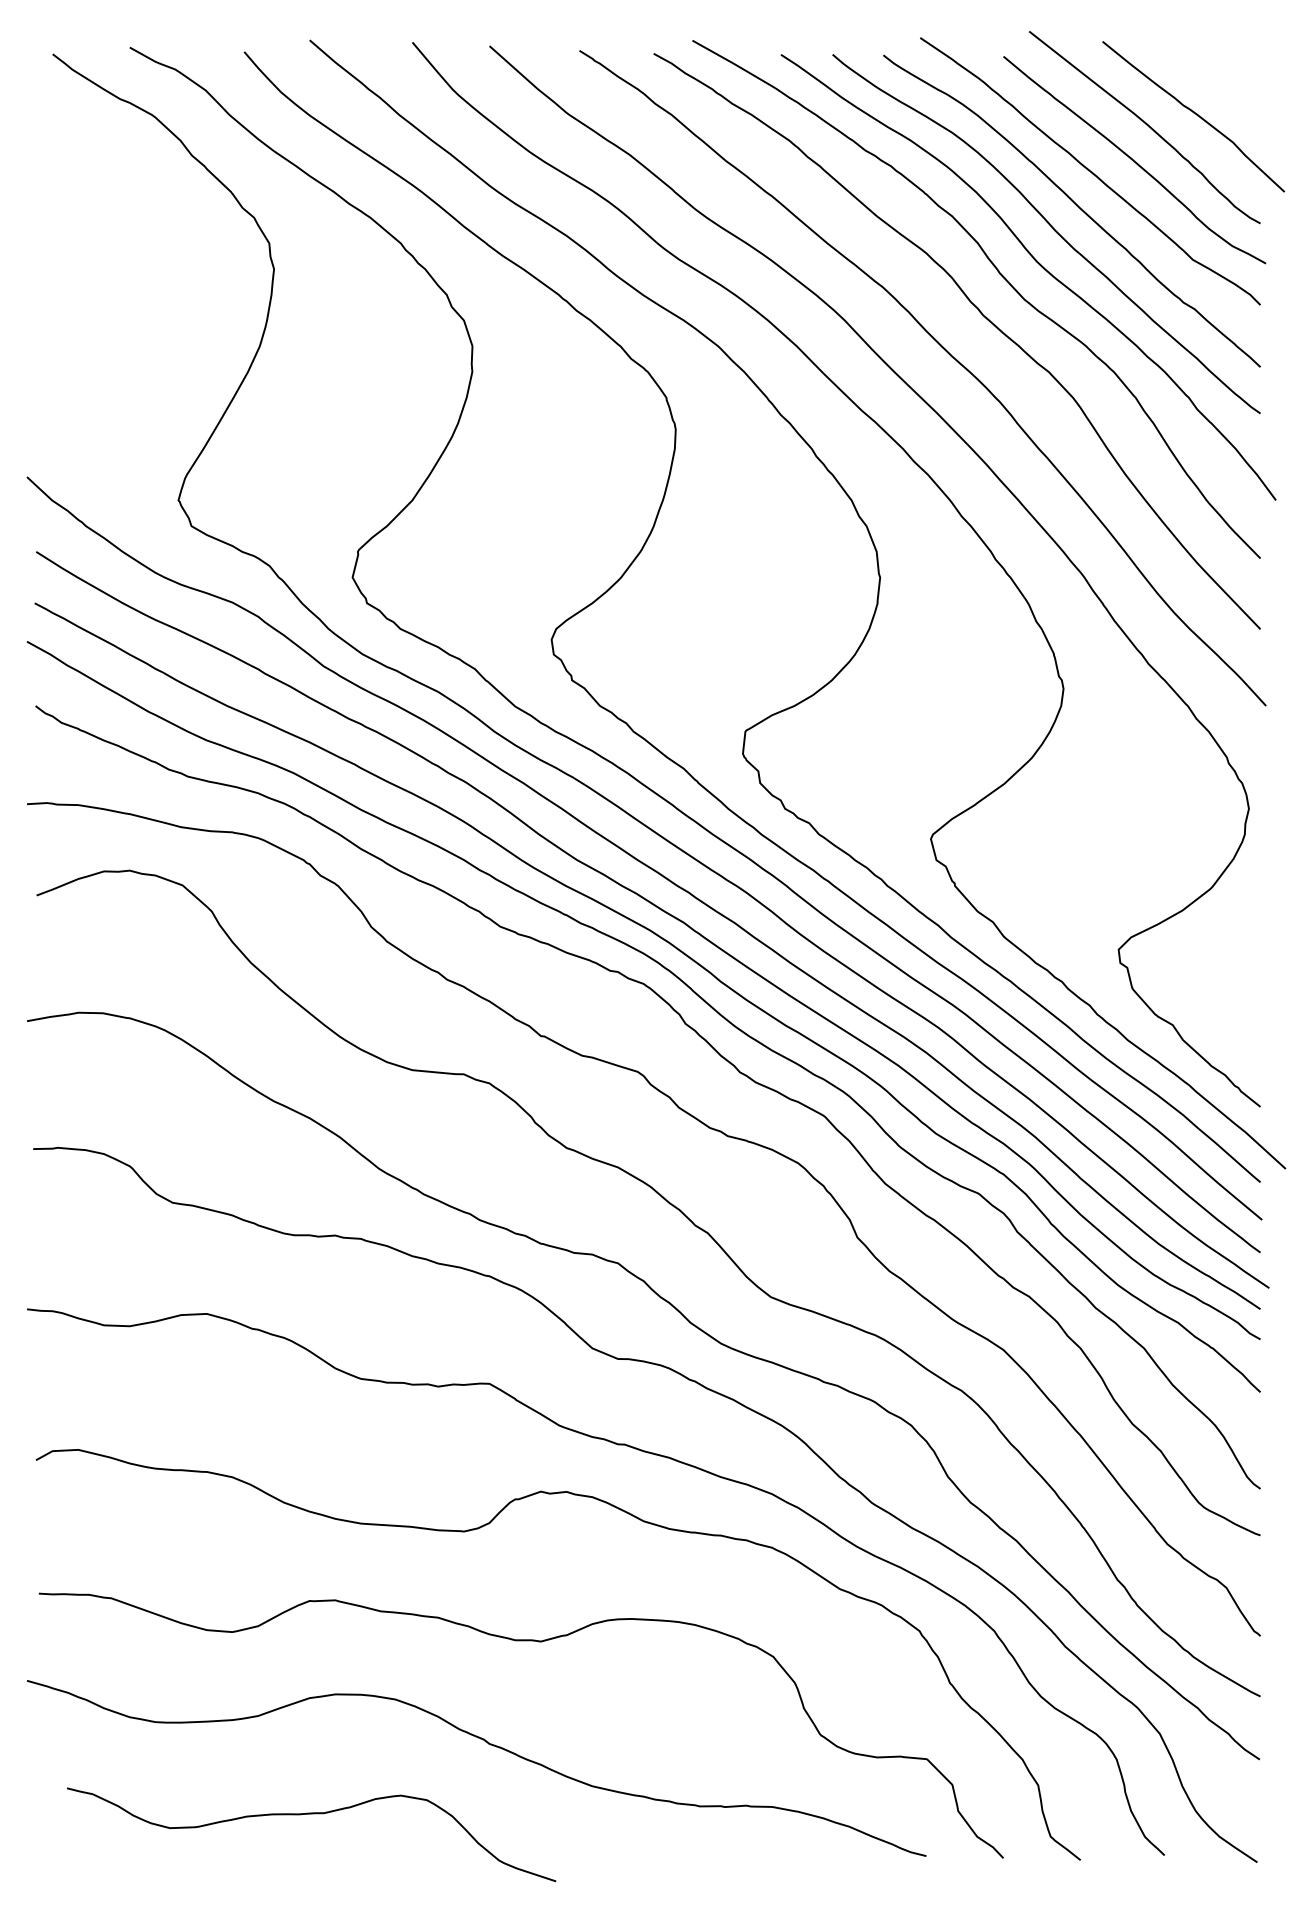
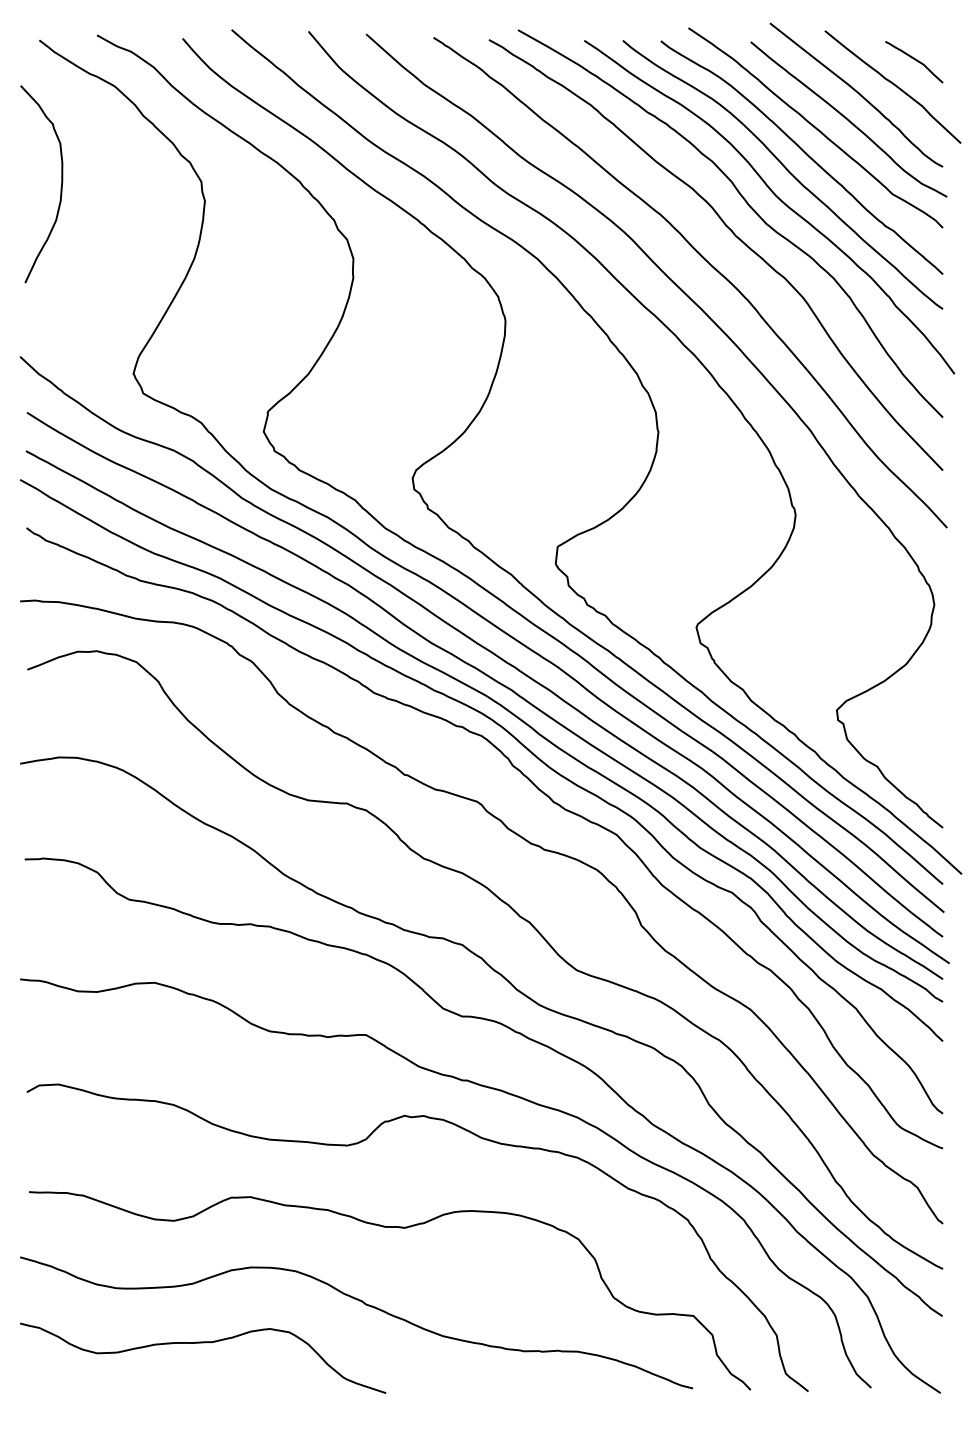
curve: (1222, 80) -> (914, 59), added
curve: (81, 249) -> (60, 186), added
curve: (311, 1814) -> (203, 1343), moved

